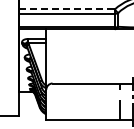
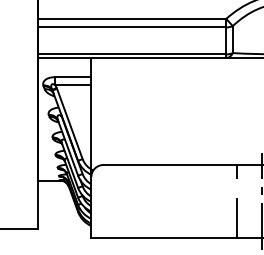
line: (67, 9) -> (132, 18), dashed -> solid

